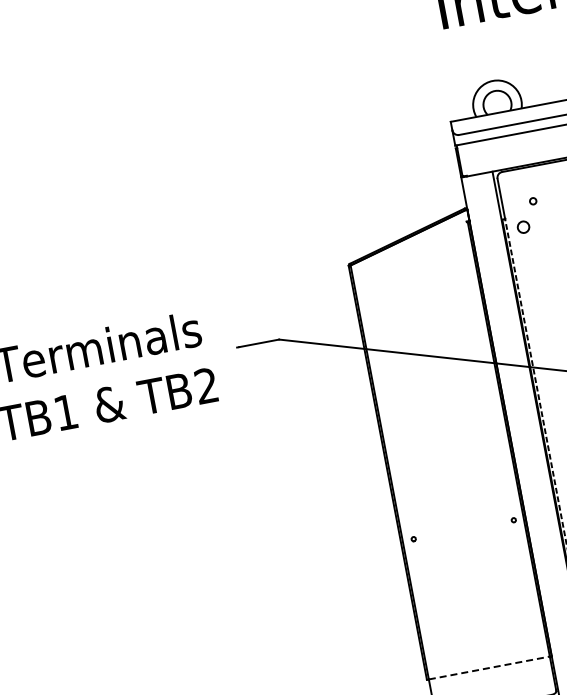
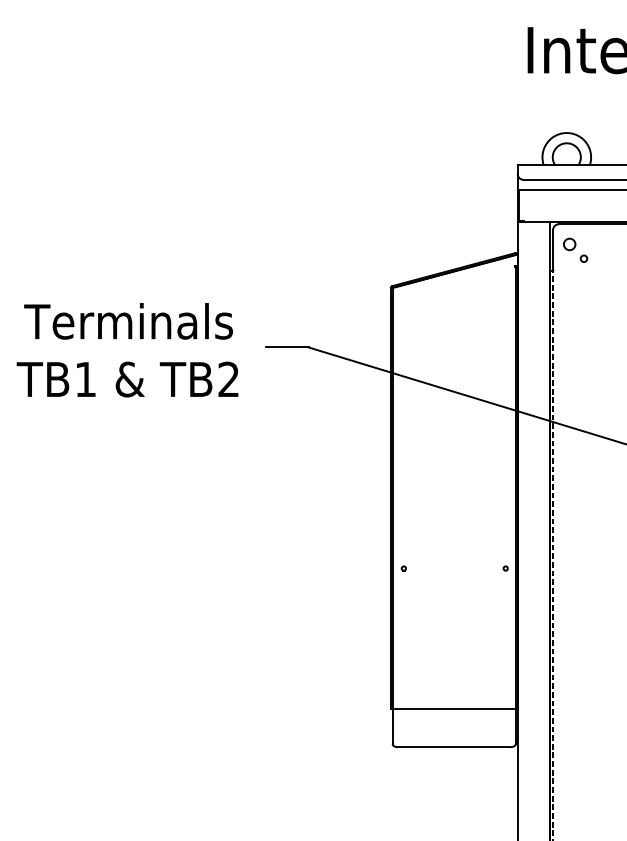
circle: (523, 227) -> (569, 244), moved
line: (489, 668) -> (454, 709), dashed -> solid

